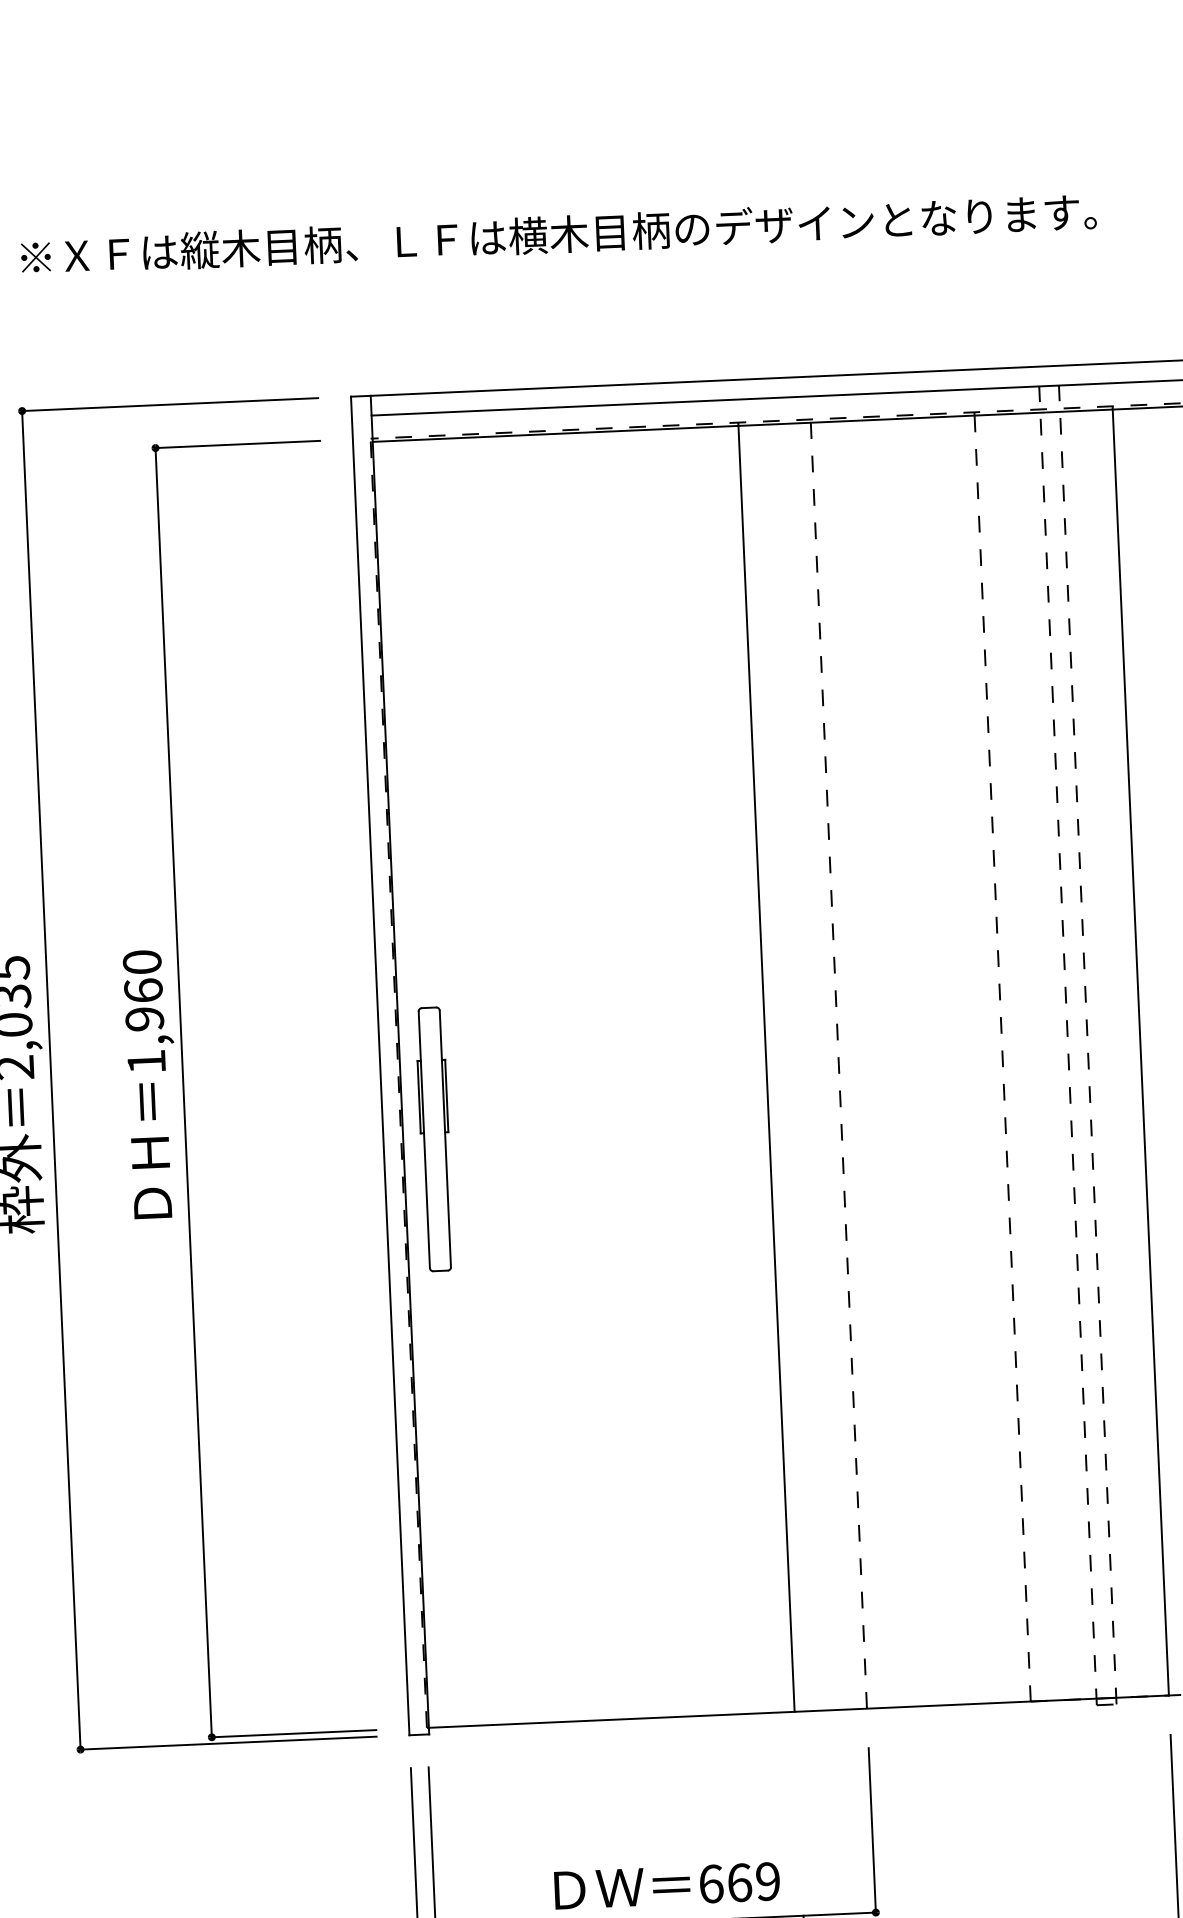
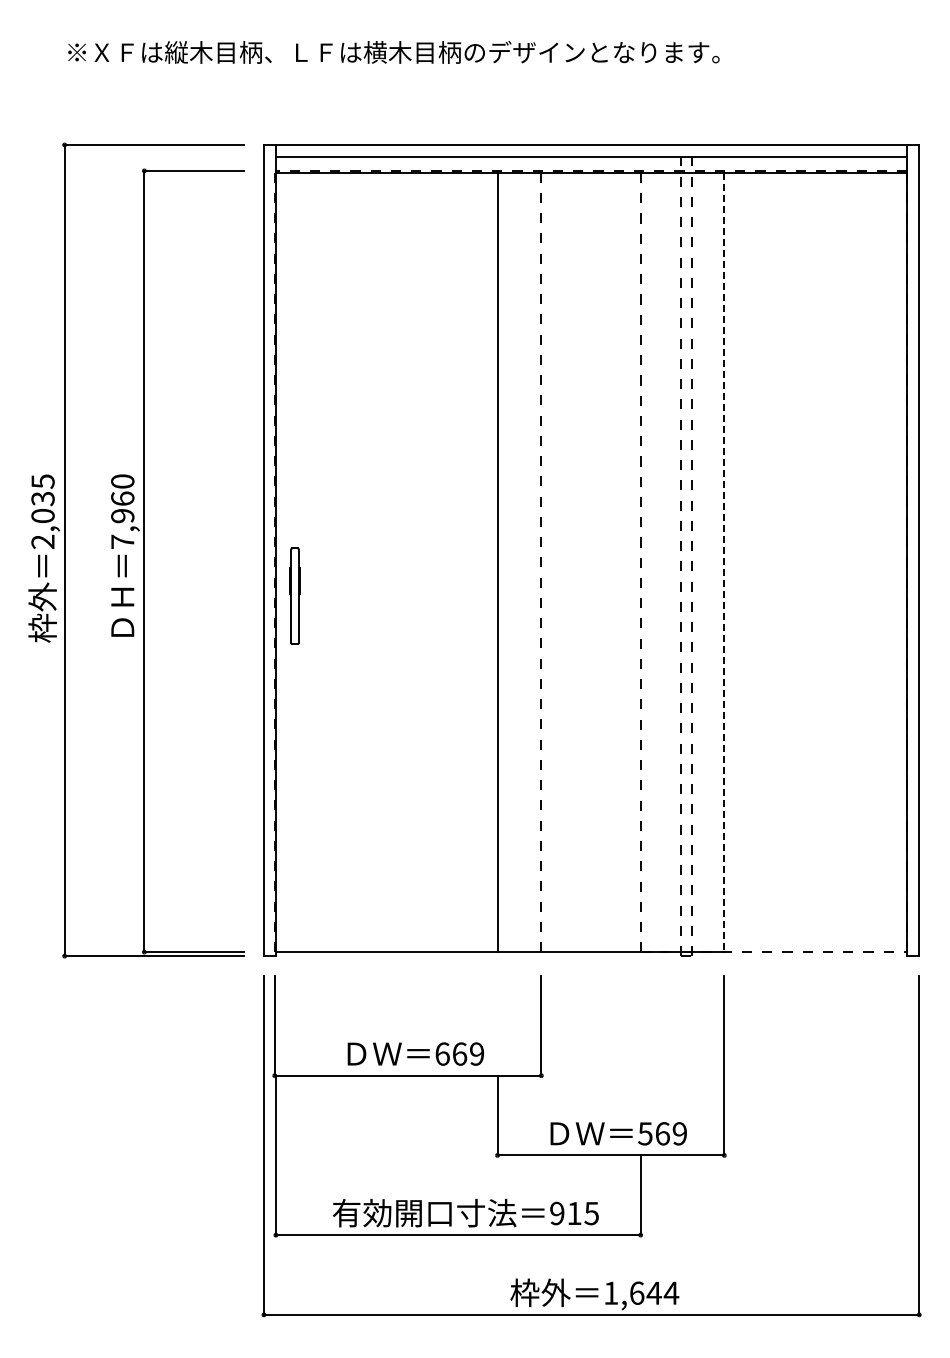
line: (1141, 1052) -> (724, 562), solid -> dashed
text: (146, 1061) -> (122, 541), 1,960 -> 7,960
part: (433, 1137) -> (294, 595), size x0.6

